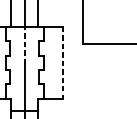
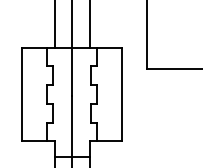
line: (25, 45) -> (72, 71), dashed -> solid
line: (63, 62) -> (122, 94), dashed -> solid

